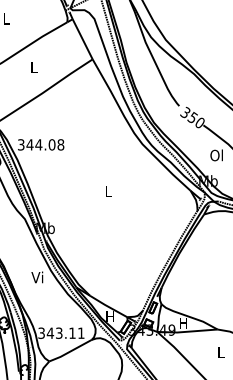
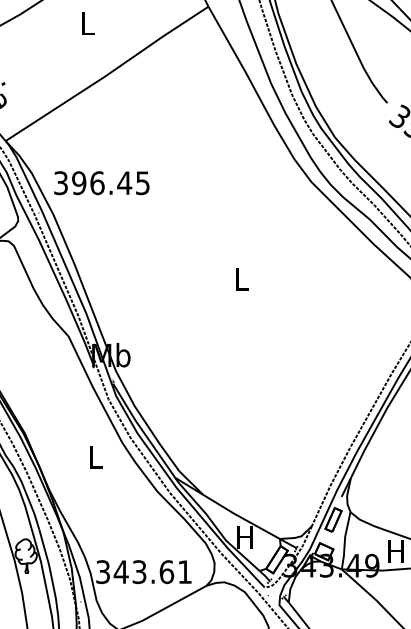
text: (45, 144) -> (111, 182), 344.08 -> 396.45
text: (37, 277) -> (94, 456), Vi -> L
text: (72, 332) -> (166, 570), 343.11 -> 343.61

